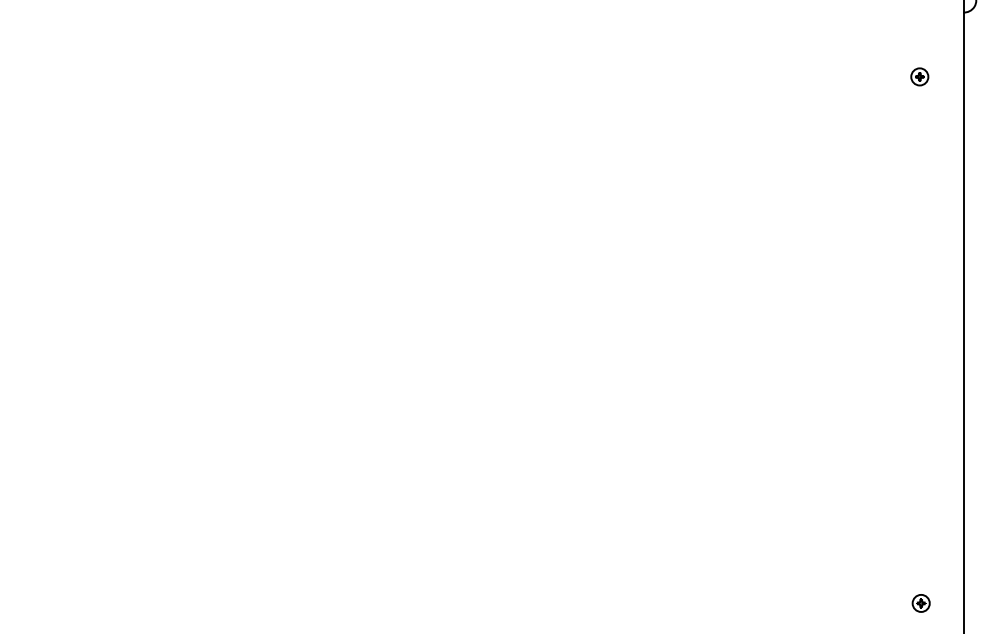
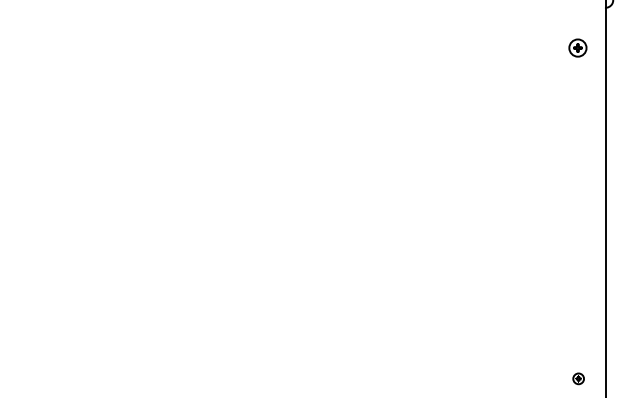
part: (919, 77) -> (577, 48), size x1.6

